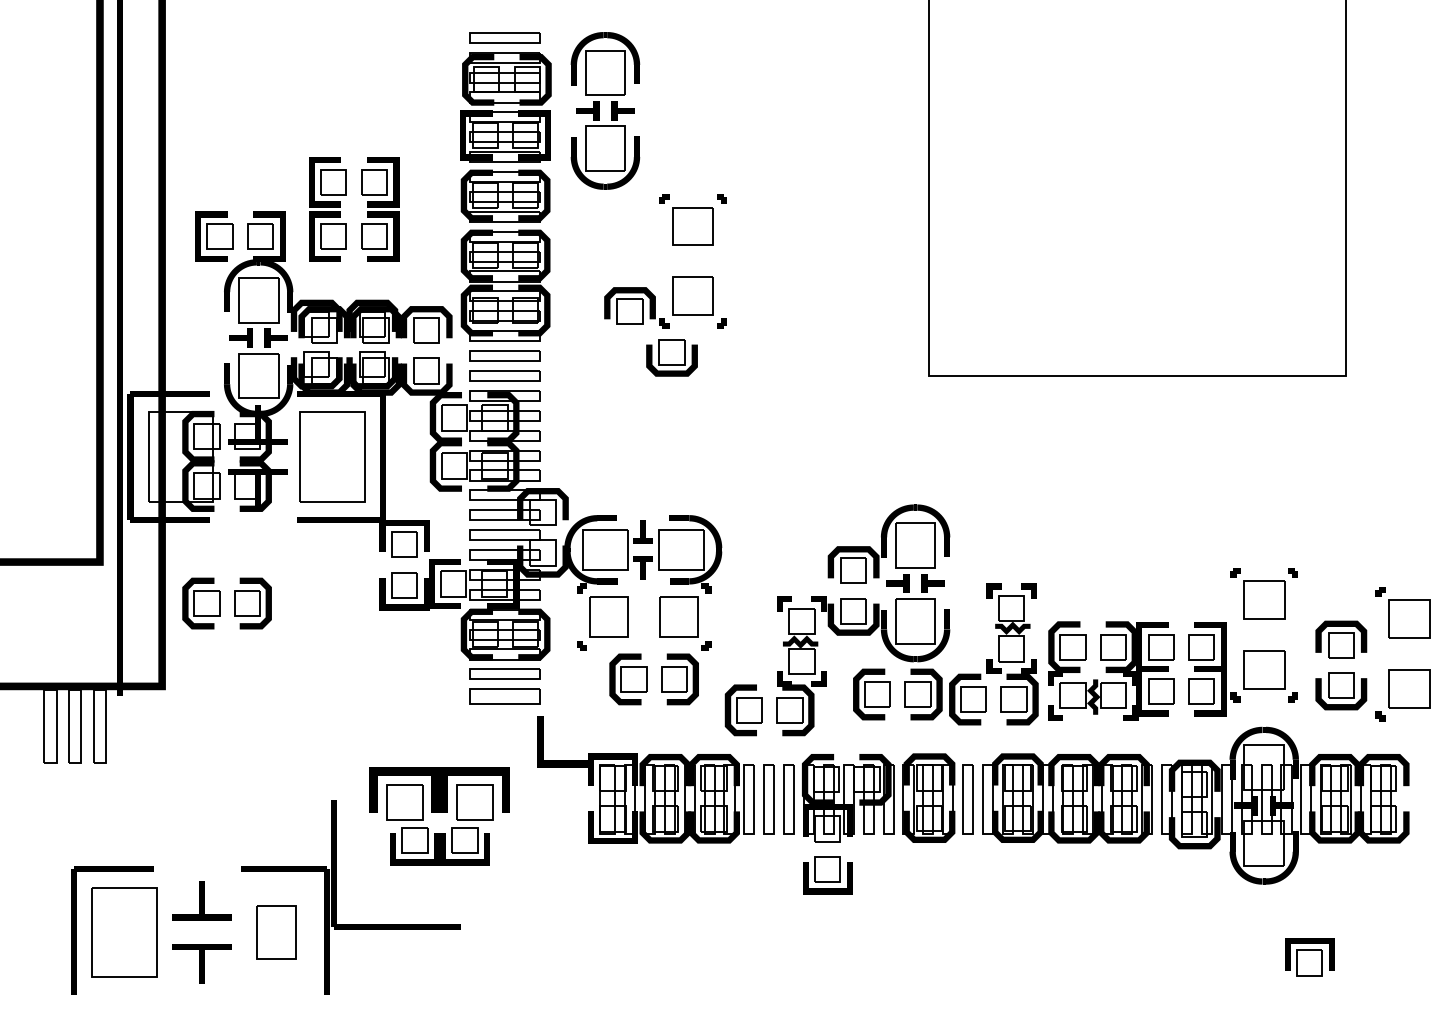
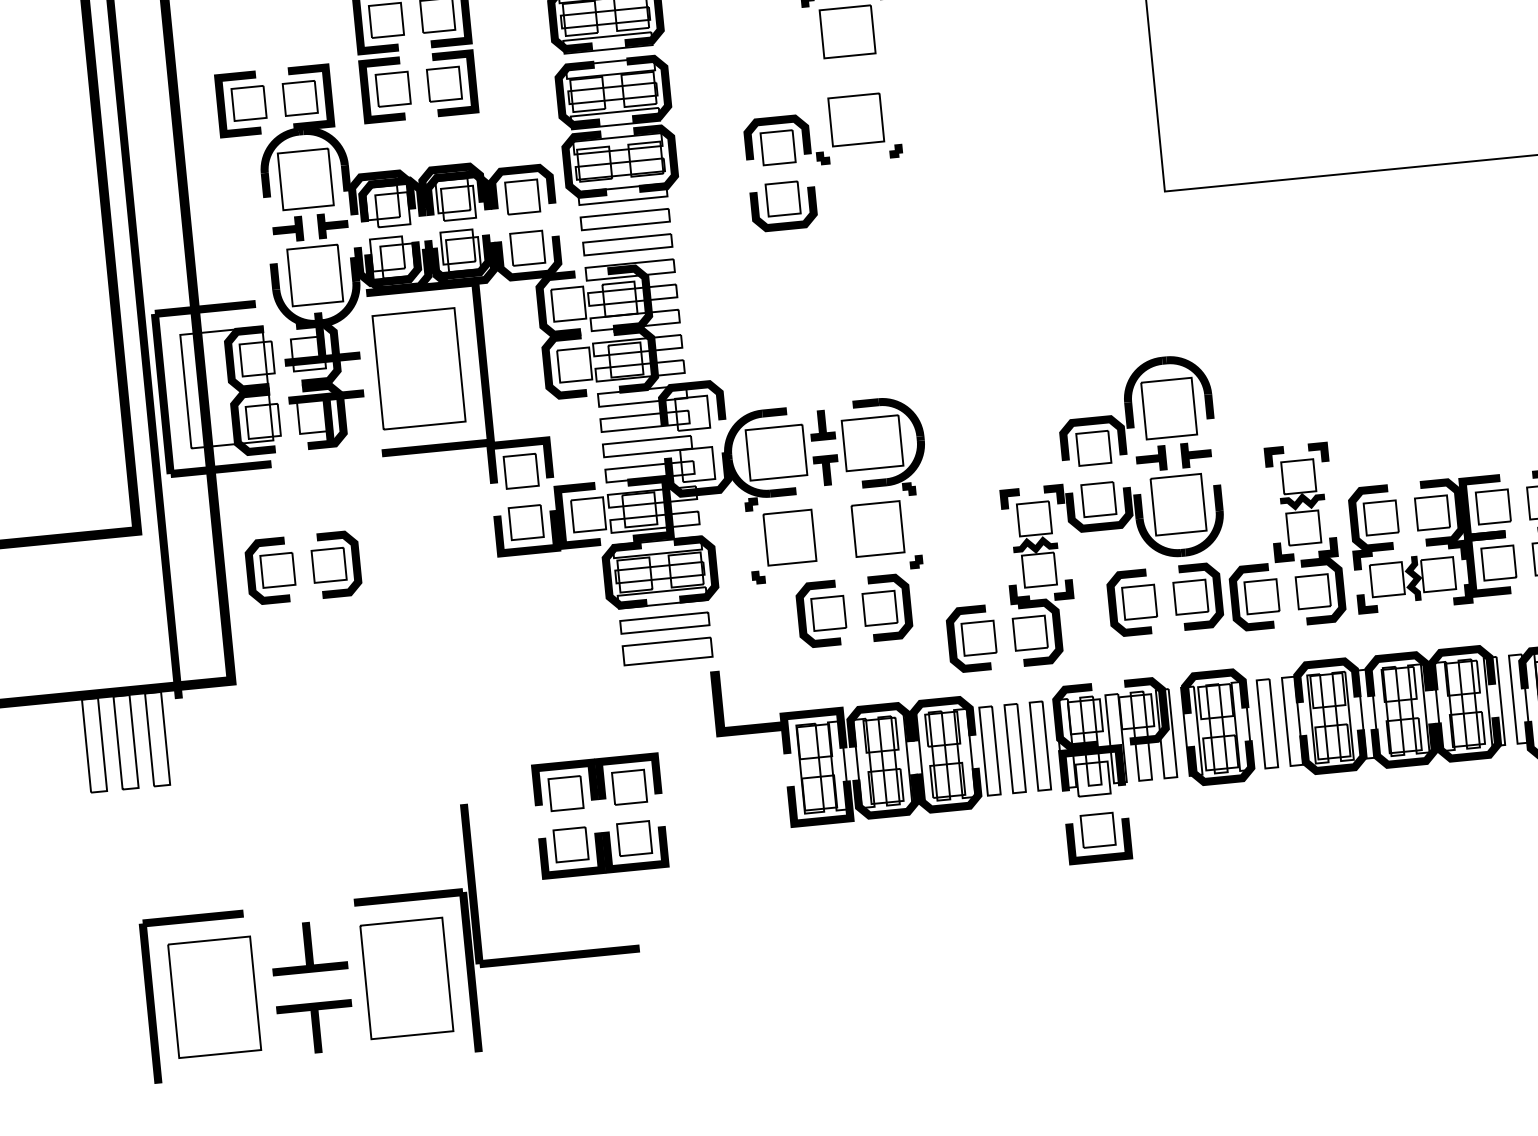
part: (671, 357) -> (783, 205), moved
part: (439, 794) -> (596, 783), size x0.71
part: (276, 932) -> (407, 978), size x1.67

